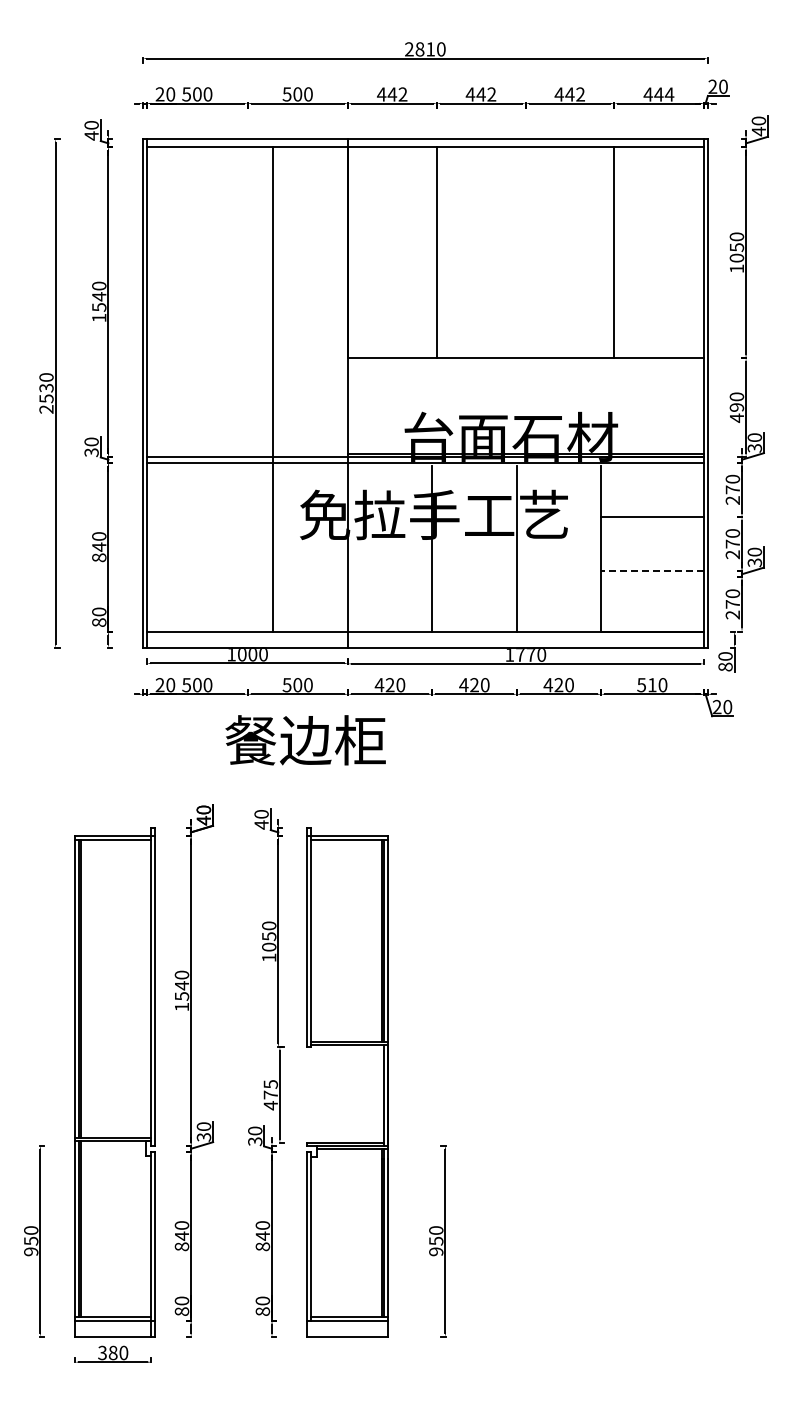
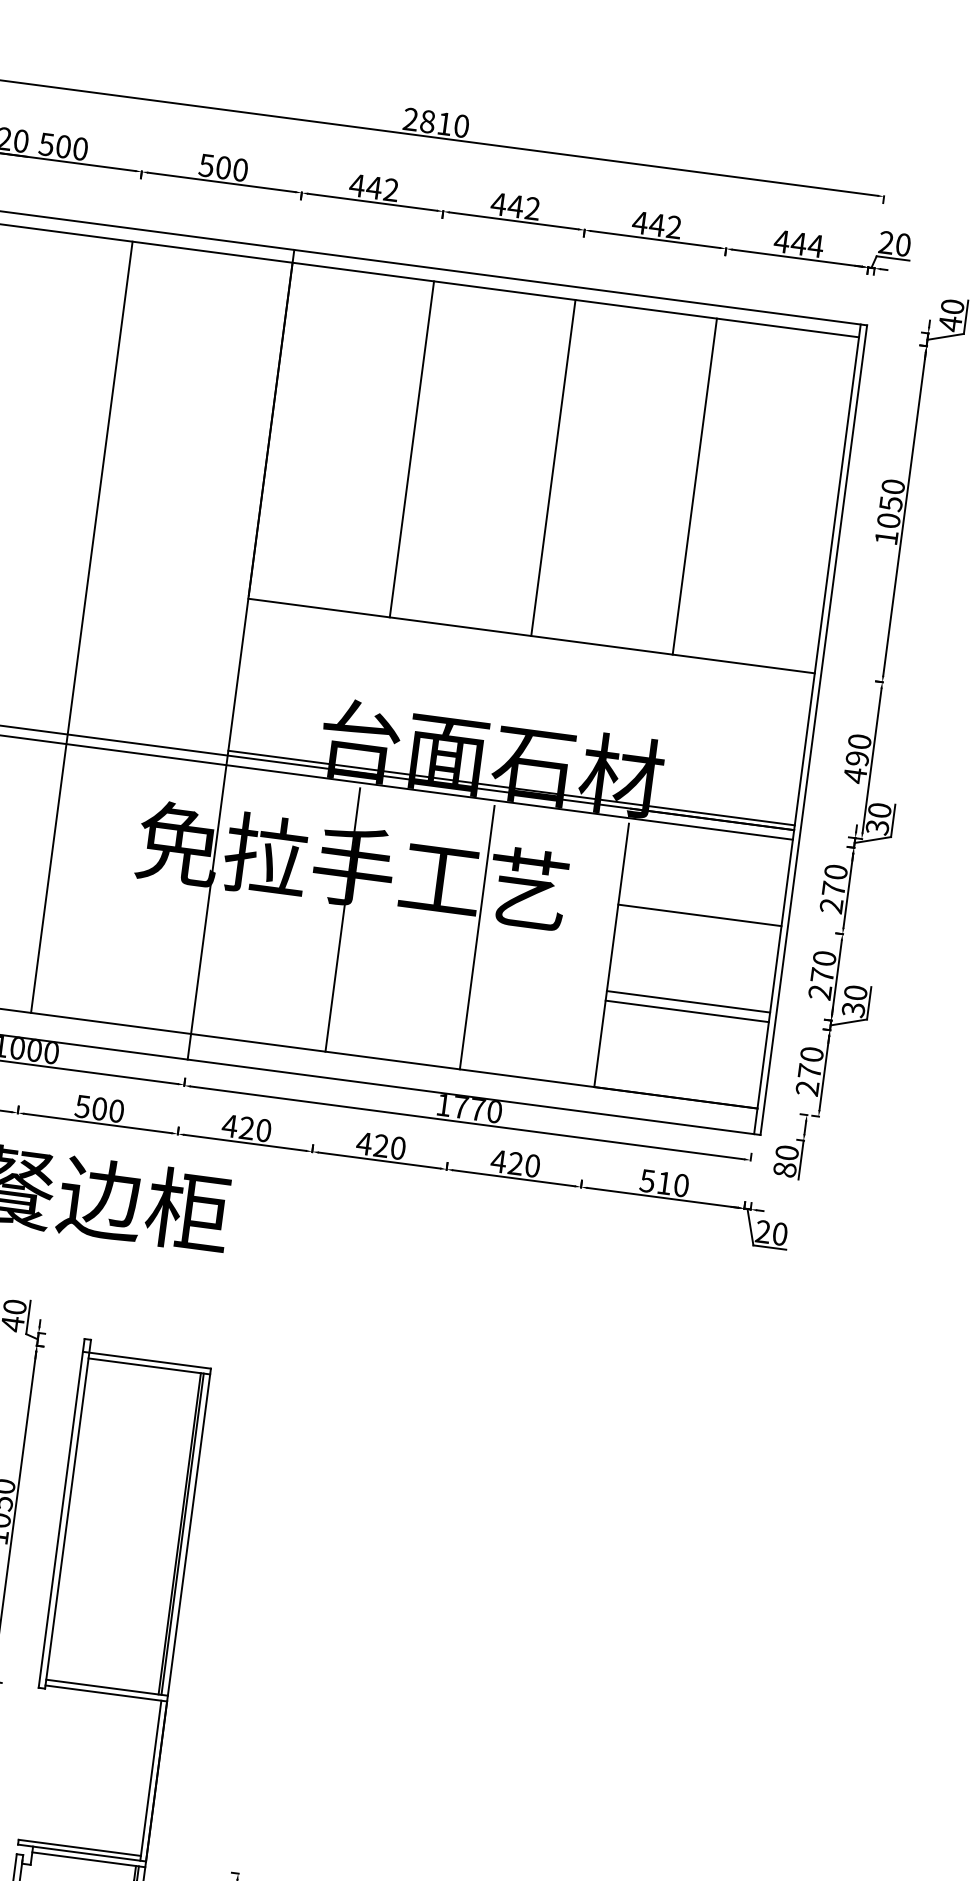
line: (525, 252) -> (553, 467), added
line: (272, 389) -> (81, 627), moved
line: (651, 571) -> (687, 1002), dashed -> solid
line: (652, 577) -> (687, 1011), added

